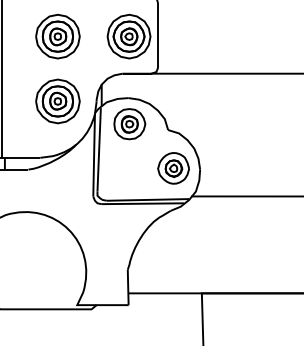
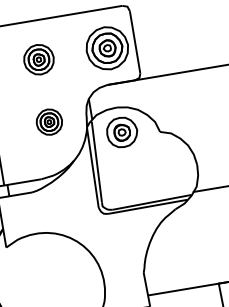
part: (57, 36) -> (38, 59), size x0.7
part: (57, 101) -> (48, 122), size x0.6
part: (173, 168) -> (171, 168), removed

